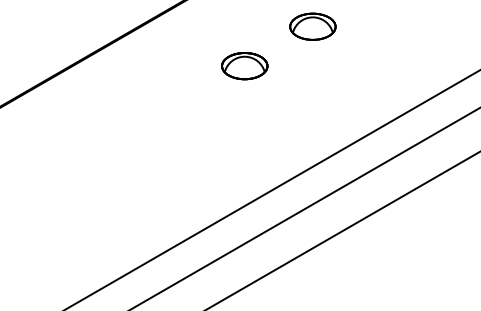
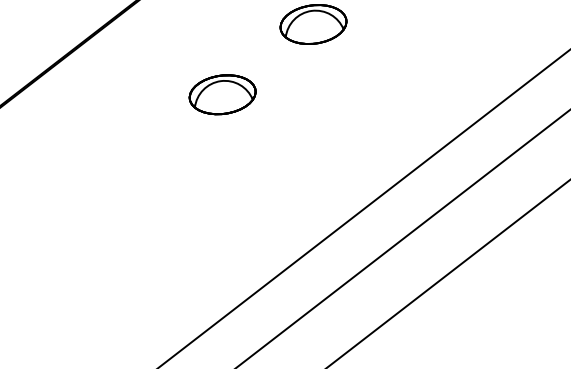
part: (176, 105) -> (222, 94), added

